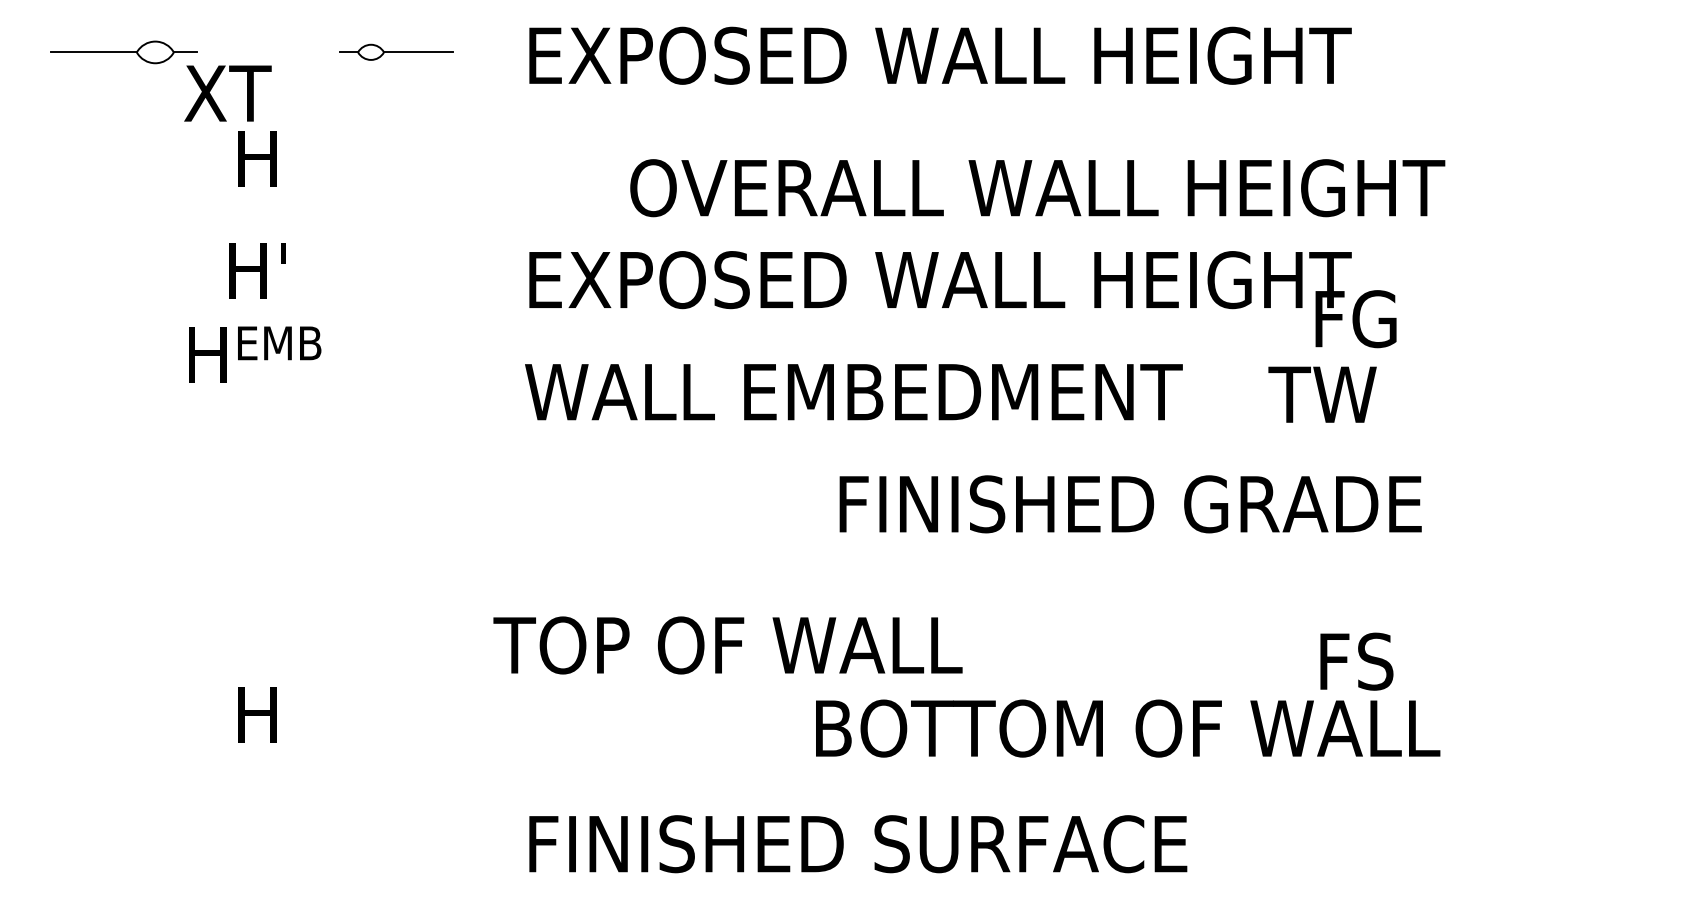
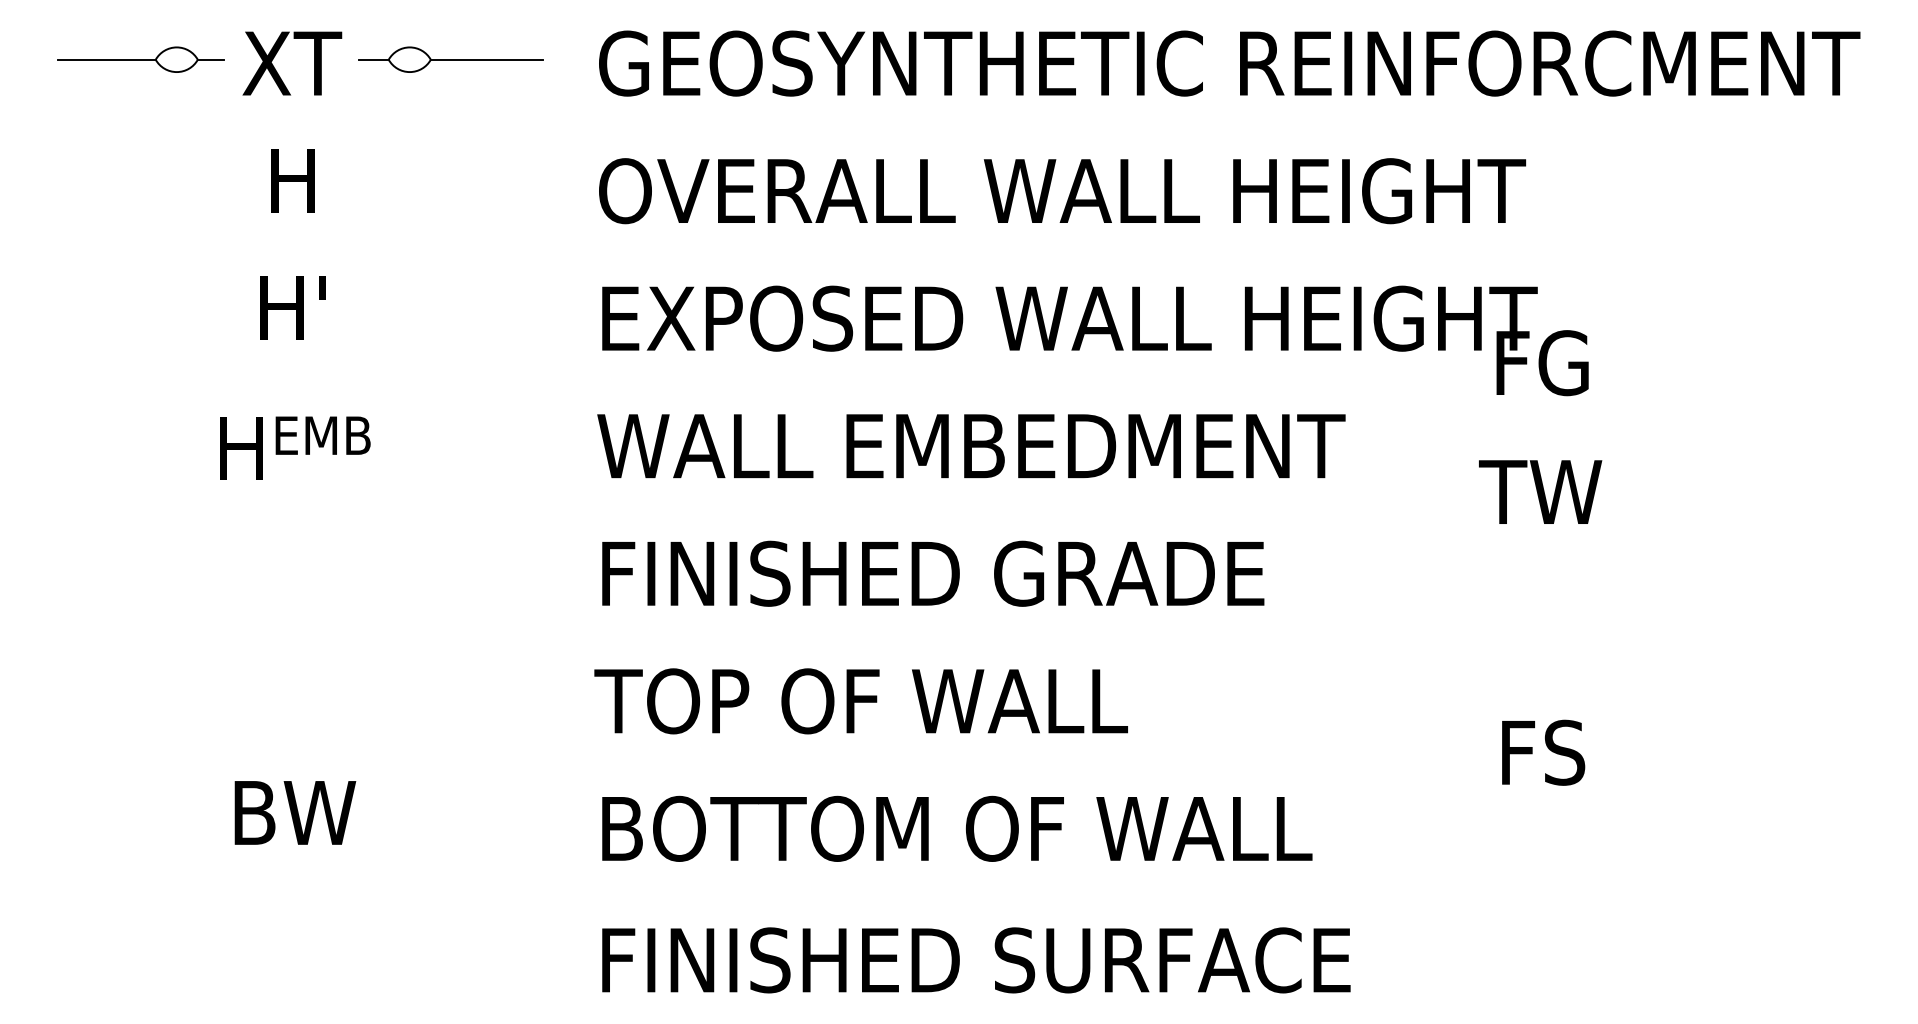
part: (395, 52) -> (450, 59), size x1.43
text: (1080, 55) -> (1229, 63), EXPOSED WALL HEIGHT -> GEOSYNTHETIC REINFORCMENT
text: (228, 93) -> (292, 63), moved
text: (1037, 188) -> (1062, 191), moved
text: (255, 353) -> (295, 447), moved
text: (1322, 394) -> (1540, 491), moved
text: (1130, 504) -> (933, 573), moved
text: (727, 645) -> (860, 701), moved
text: (259, 714) -> (295, 812), H -> BW
text: (1128, 728) -> (957, 828), moved

